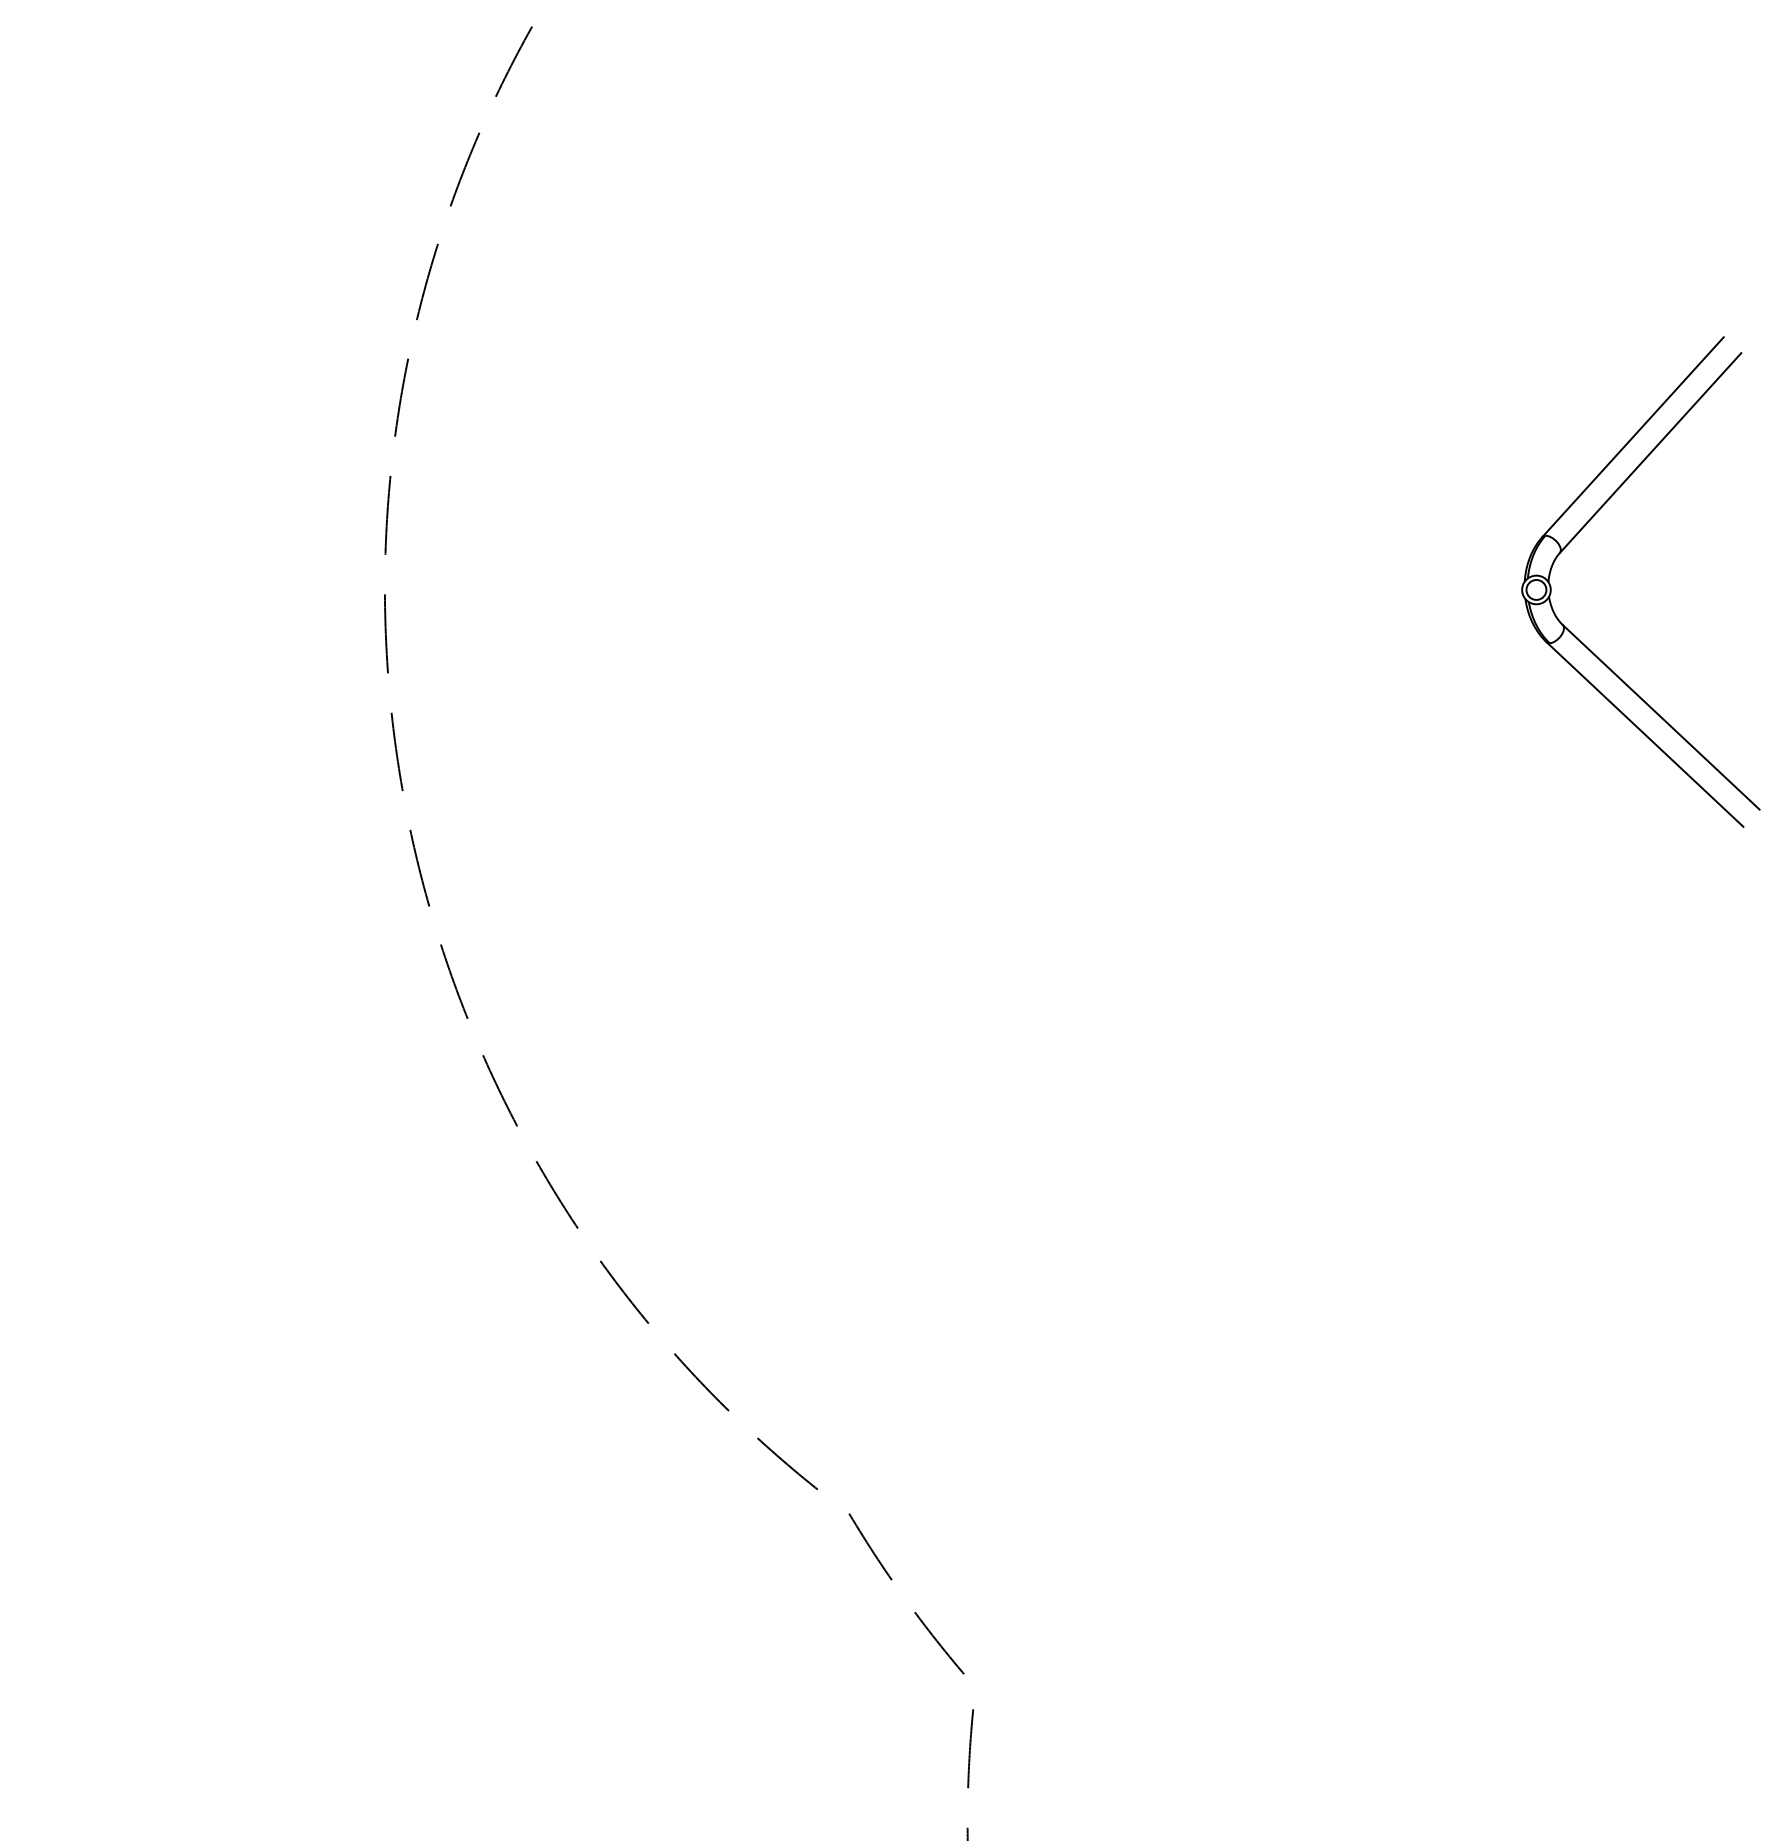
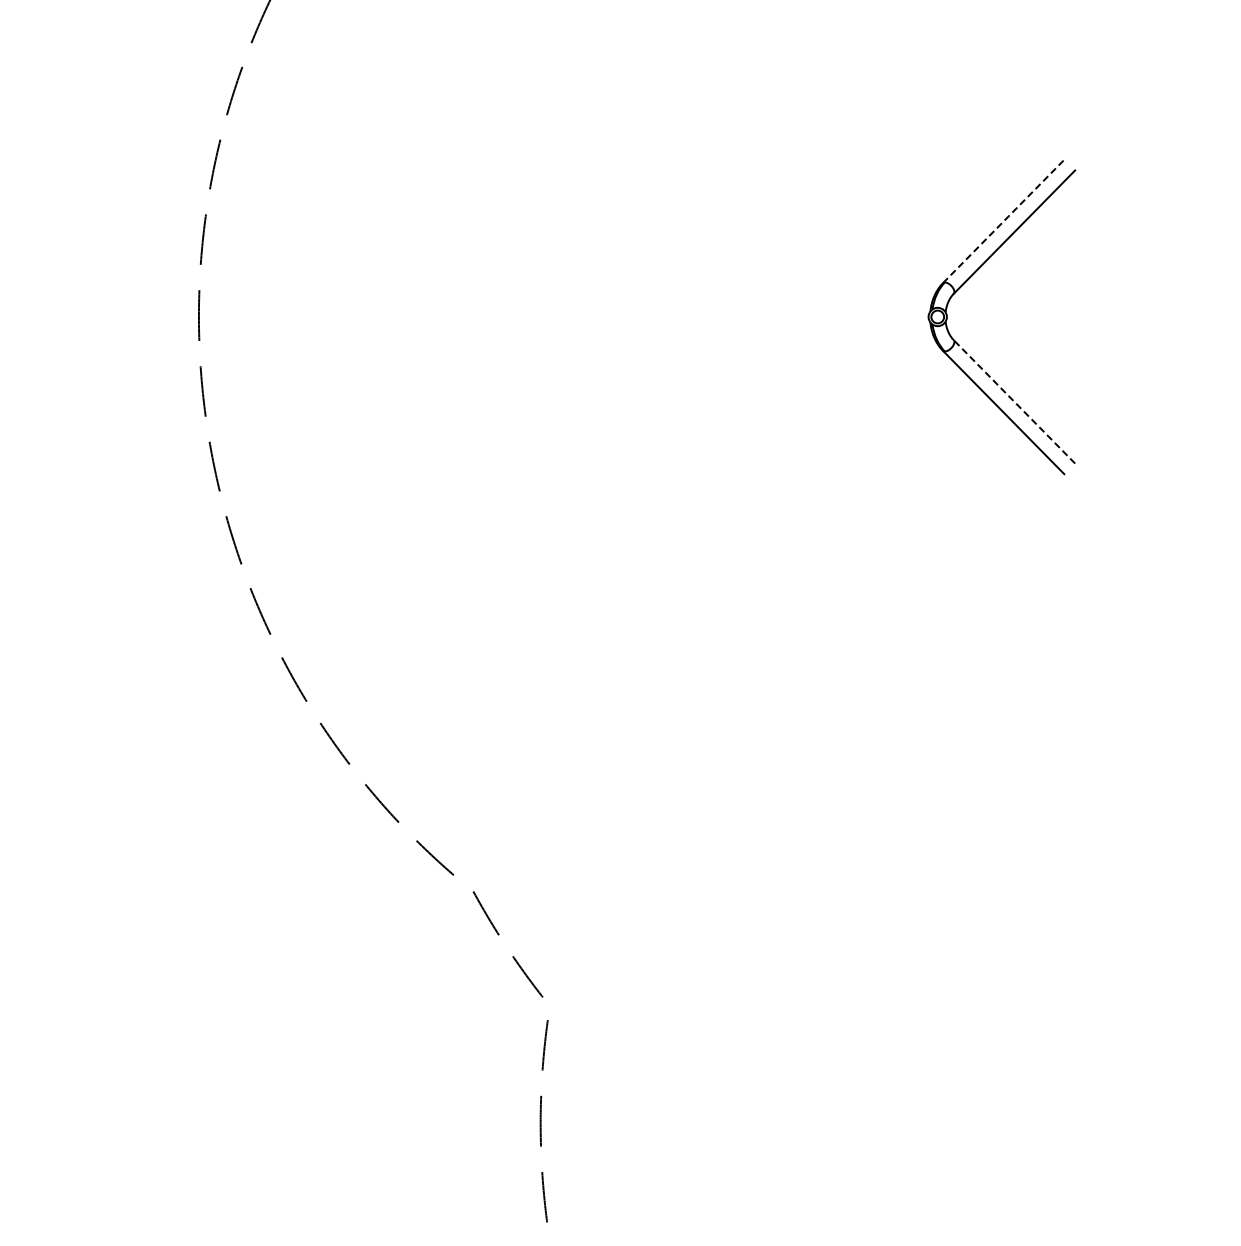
line: (1632, 437) -> (1003, 221), solid -> dashed
line: (1661, 716) -> (1014, 401), solid -> dashed

